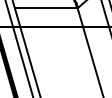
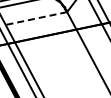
line: (46, 8) -> (36, 18), solid -> dashed

